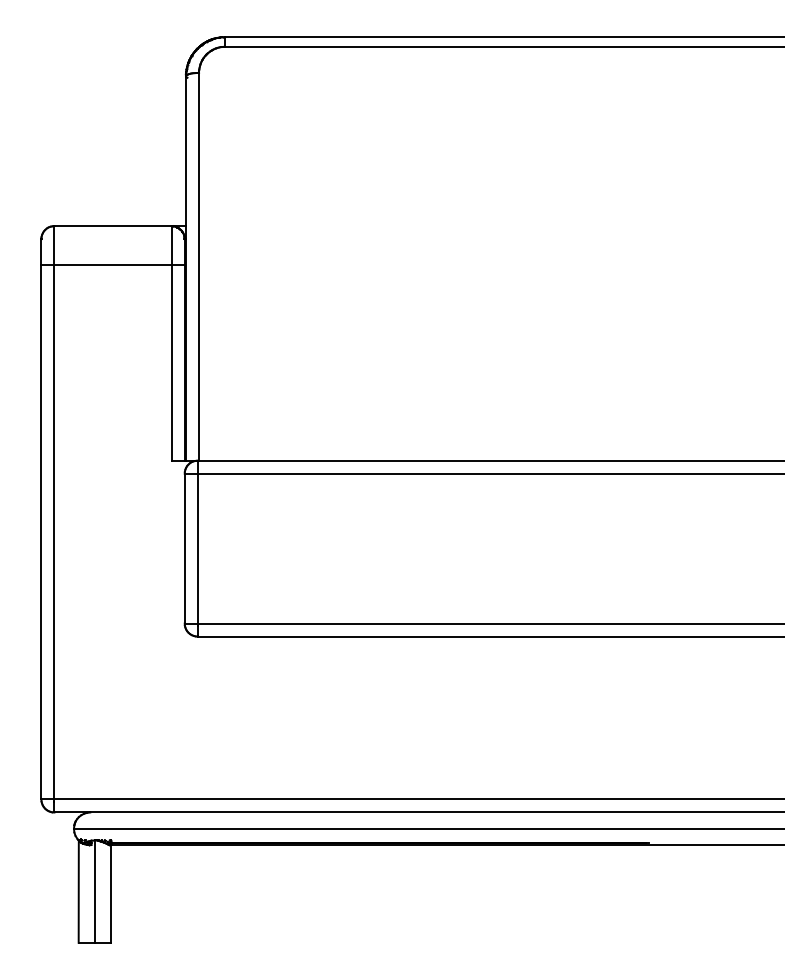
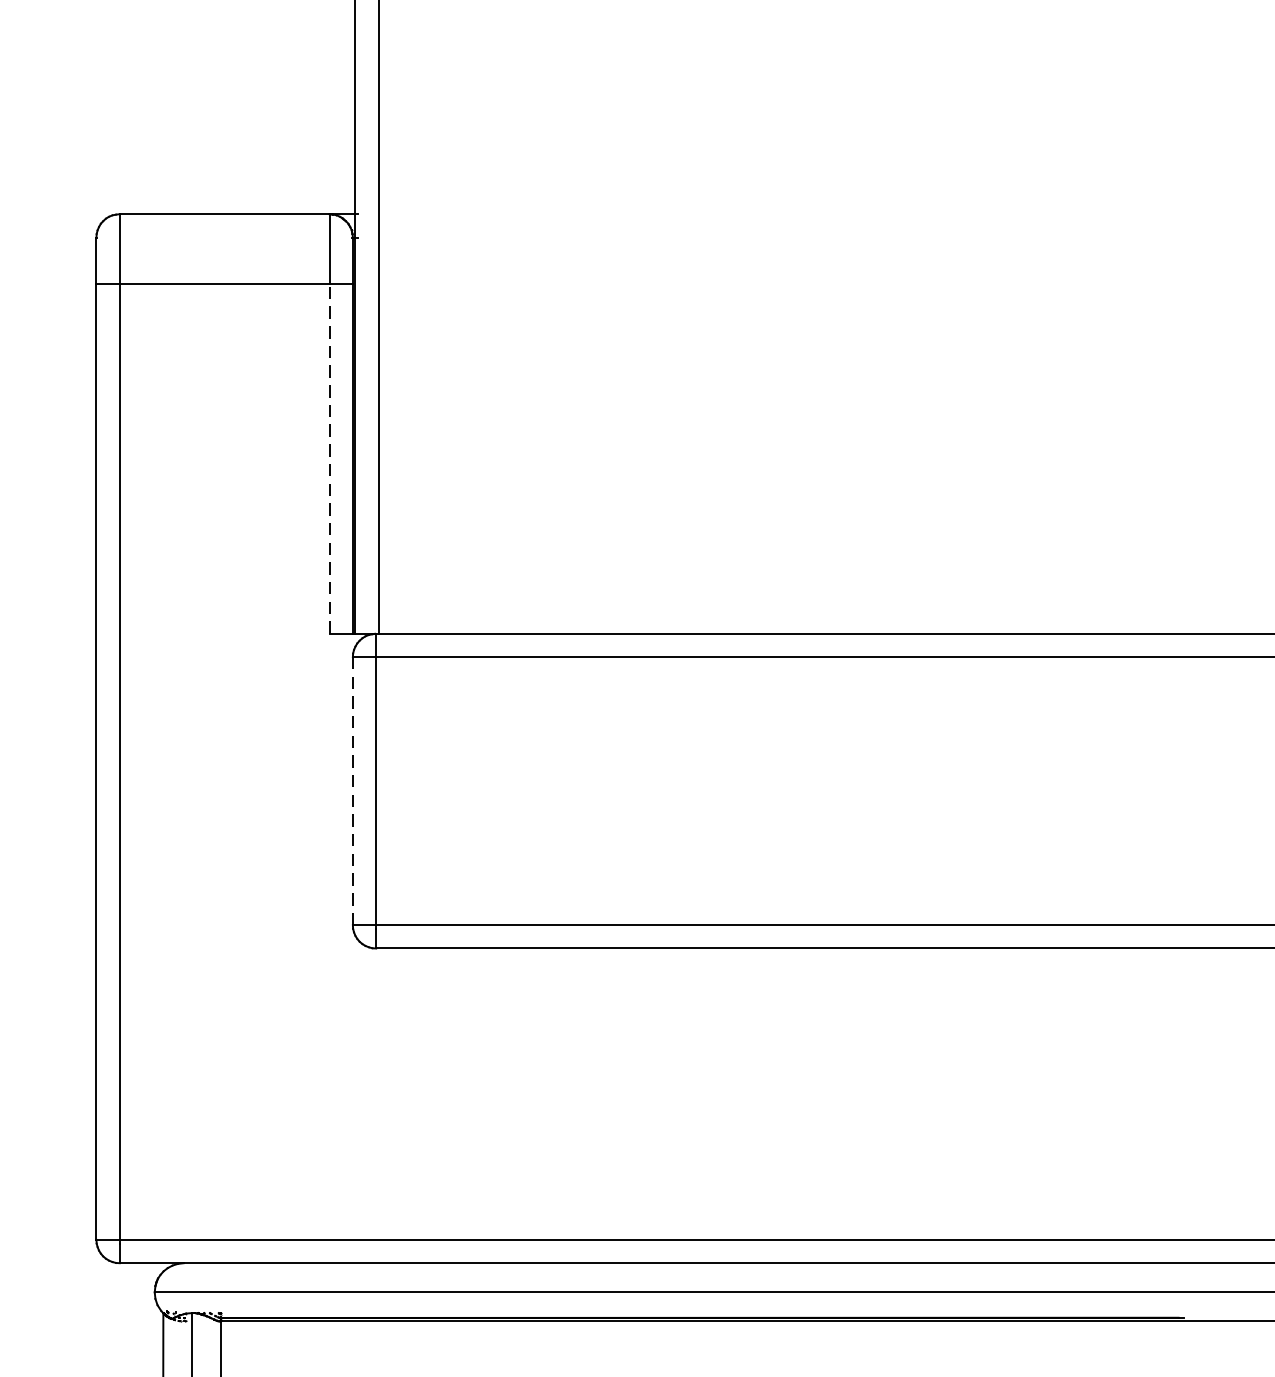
line: (171, 362) -> (329, 458), solid -> dashed
line: (184, 548) -> (352, 790), solid -> dashed

